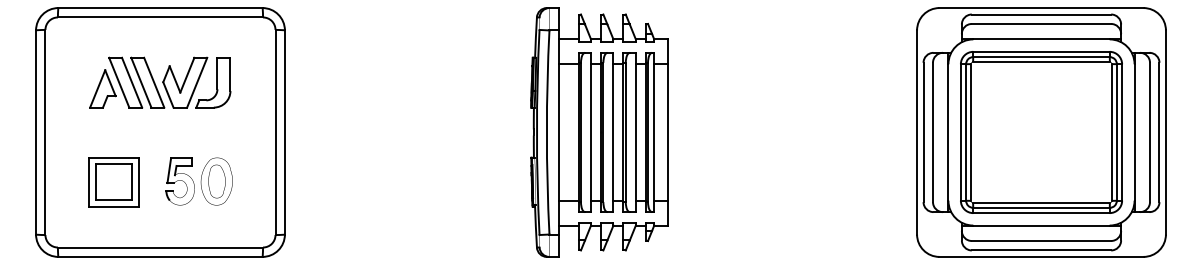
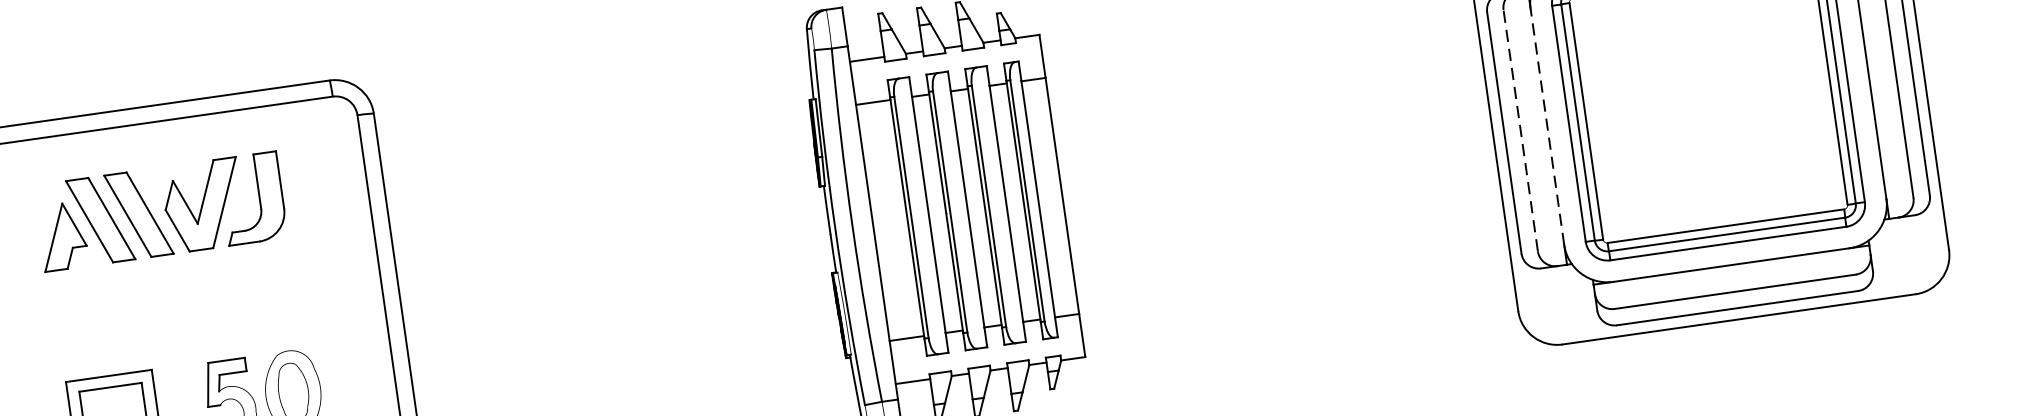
part: (160, 82) -> (160, 211), moved
line: (948, 131) -> (1547, 125), solid -> dashed
line: (932, 132) -> (1519, 130), solid -> dashed

